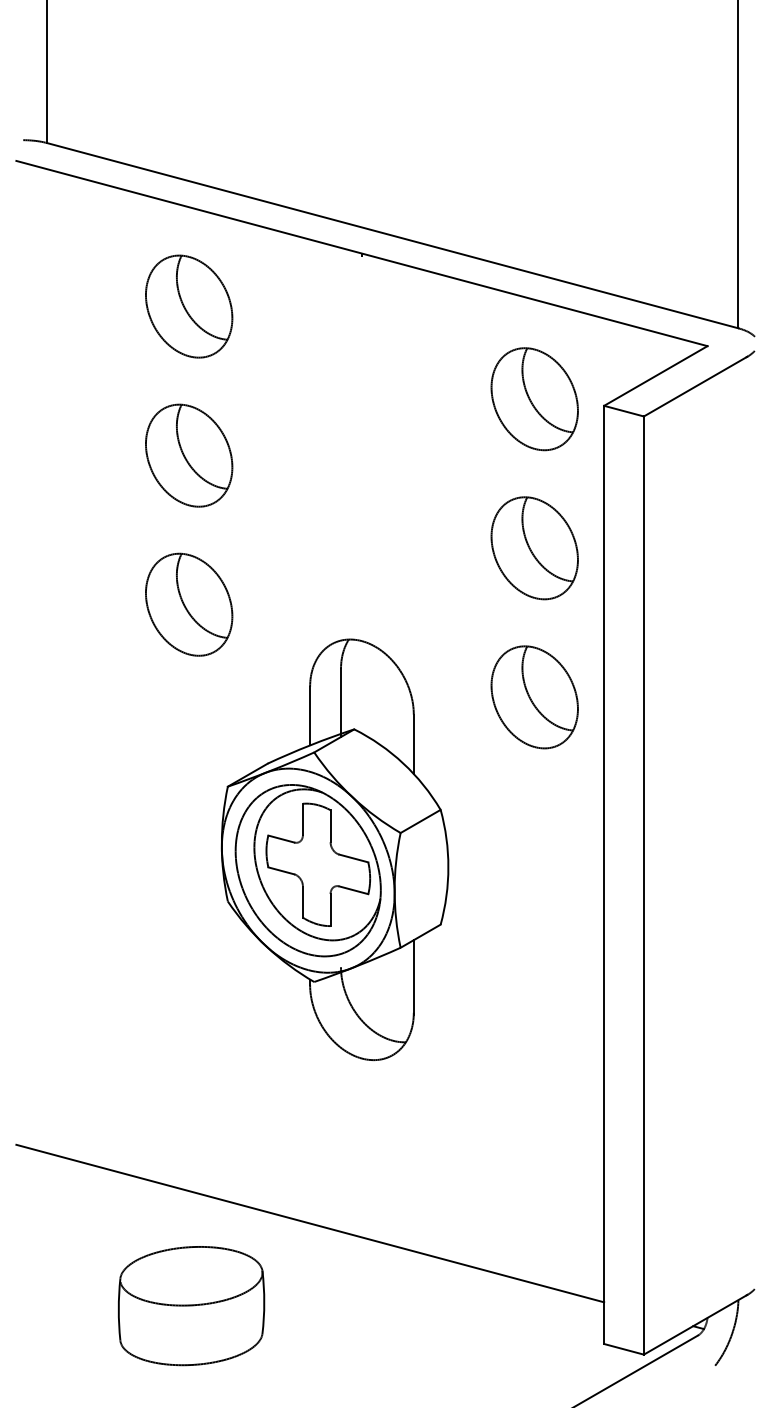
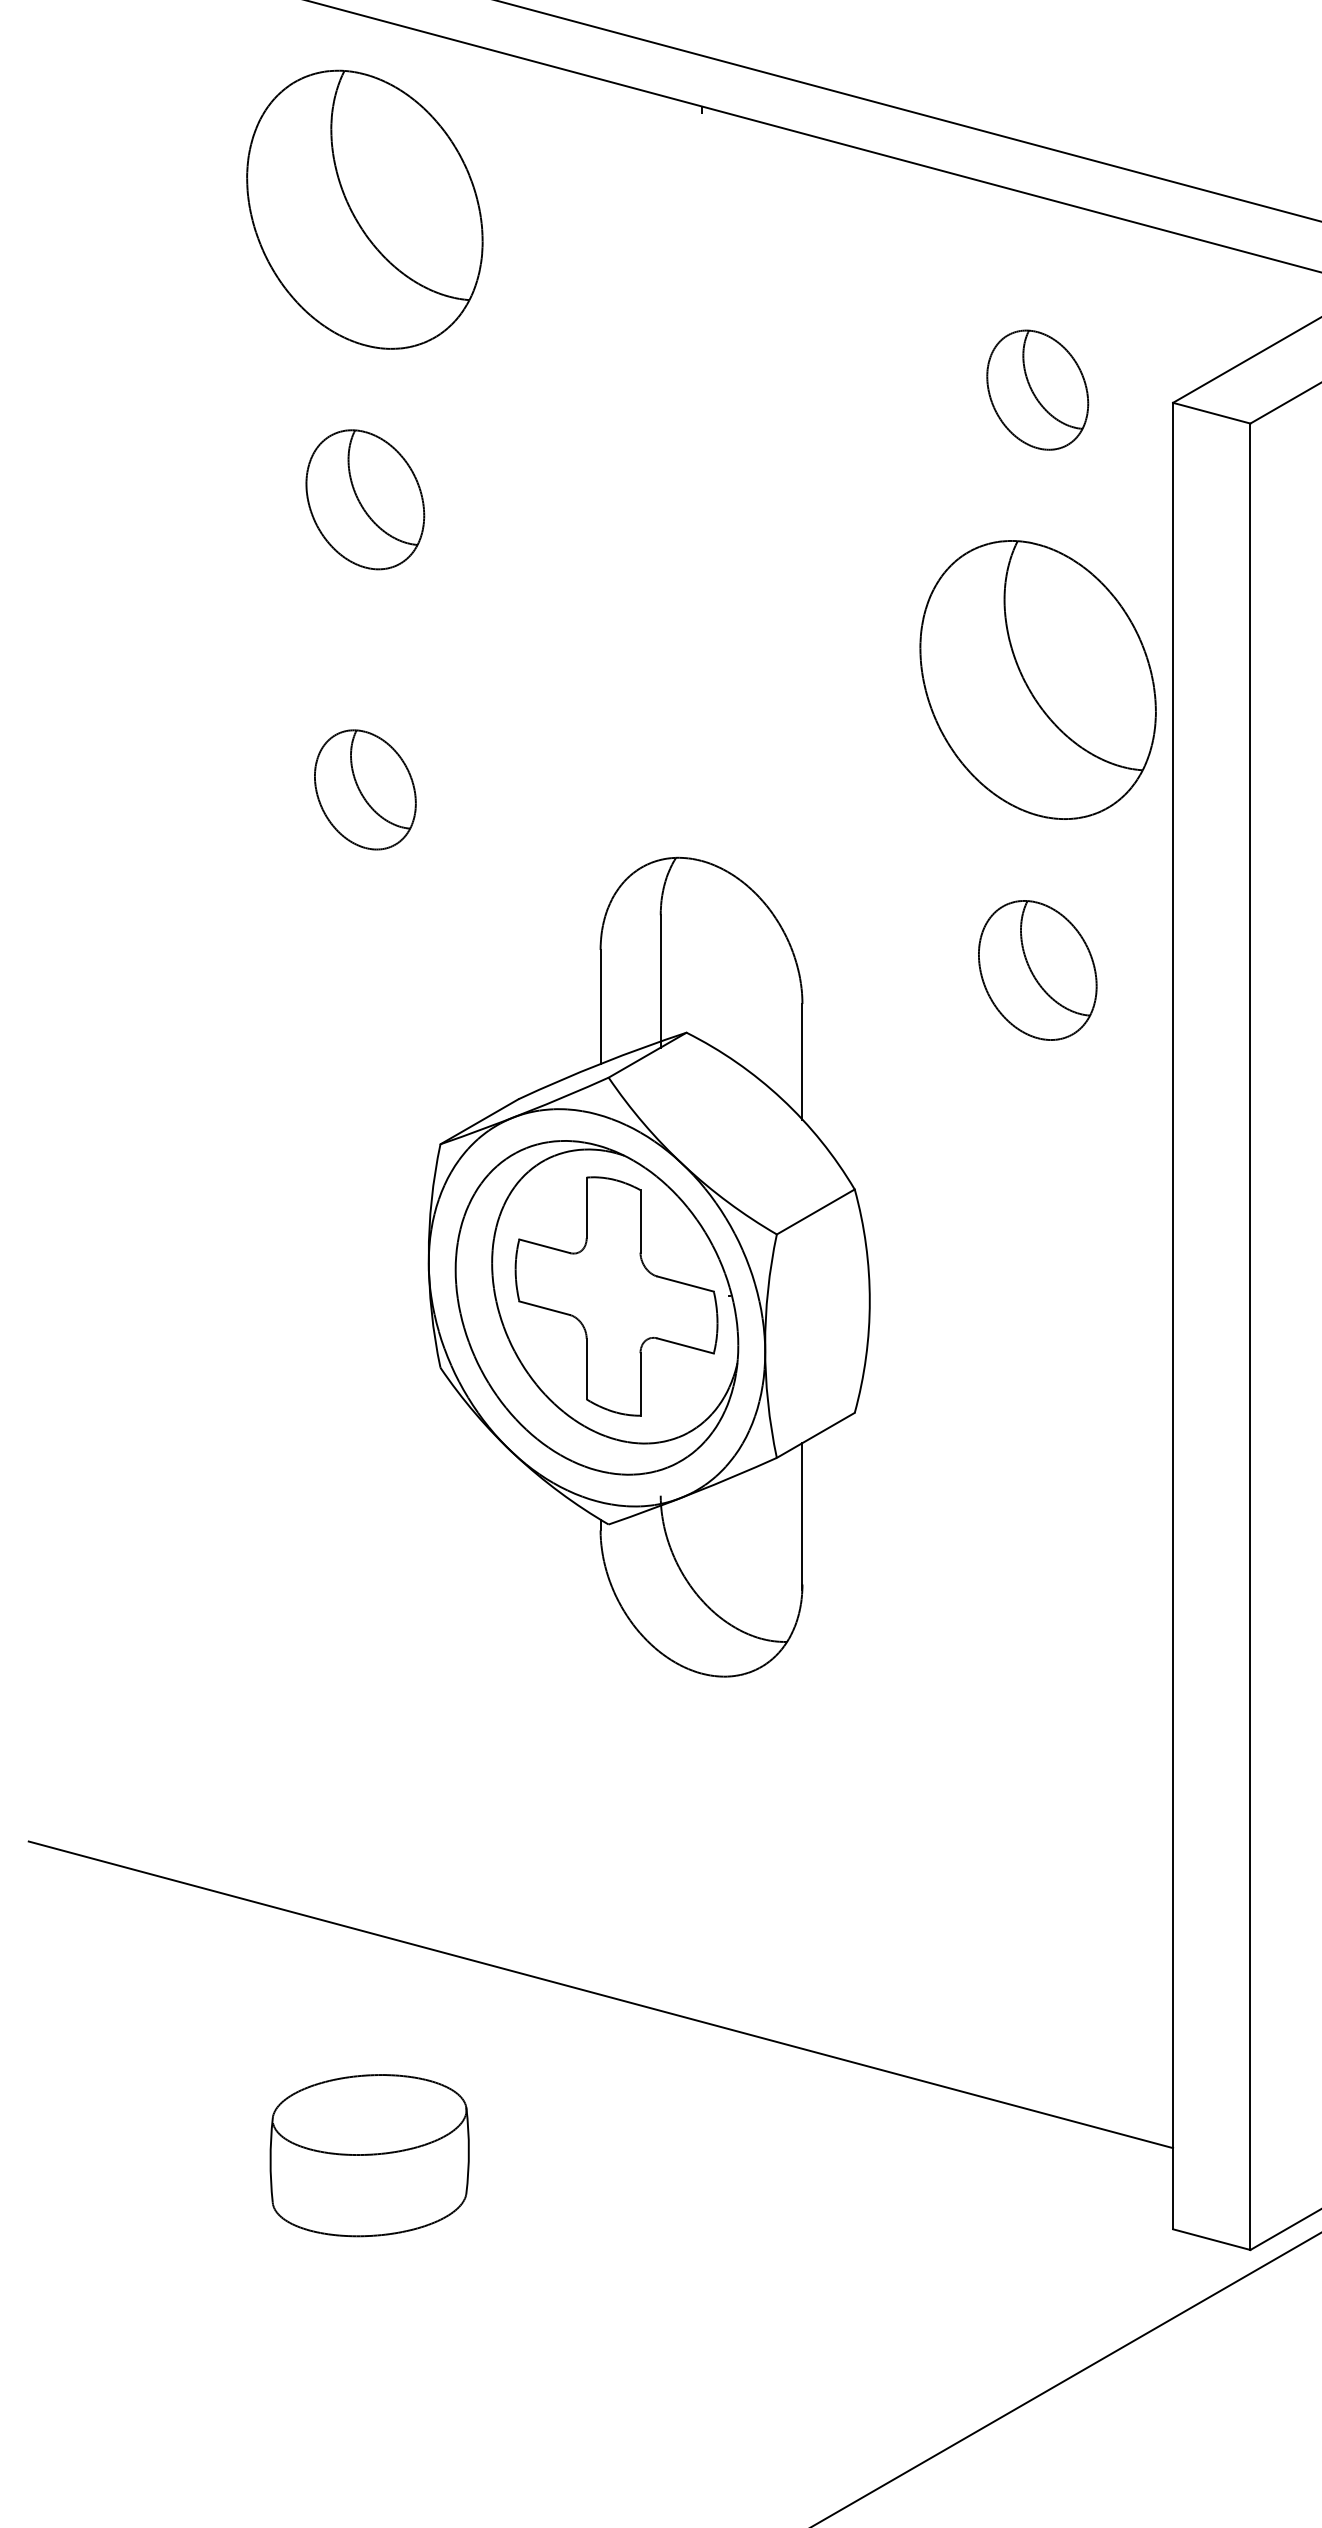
part: (189, 306) -> (365, 209), size x1.4
part: (534, 399) -> (1037, 390), size x0.6
part: (189, 455) -> (365, 499), size x0.7
part: (534, 548) -> (1037, 680), size x1.4
part: (189, 604) -> (365, 789), size x0.6
part: (534, 697) -> (1037, 970), size x0.7
part: (191, 1306) -> (369, 2156), size x0.7

